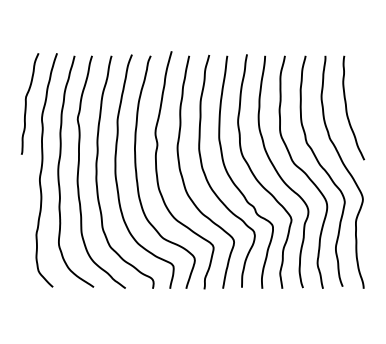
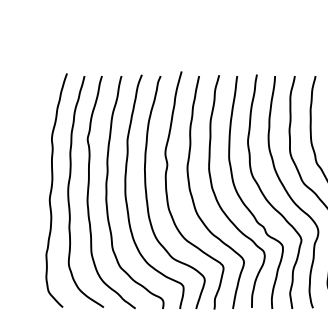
curve: (26, 103) -> (36, 123), removed

